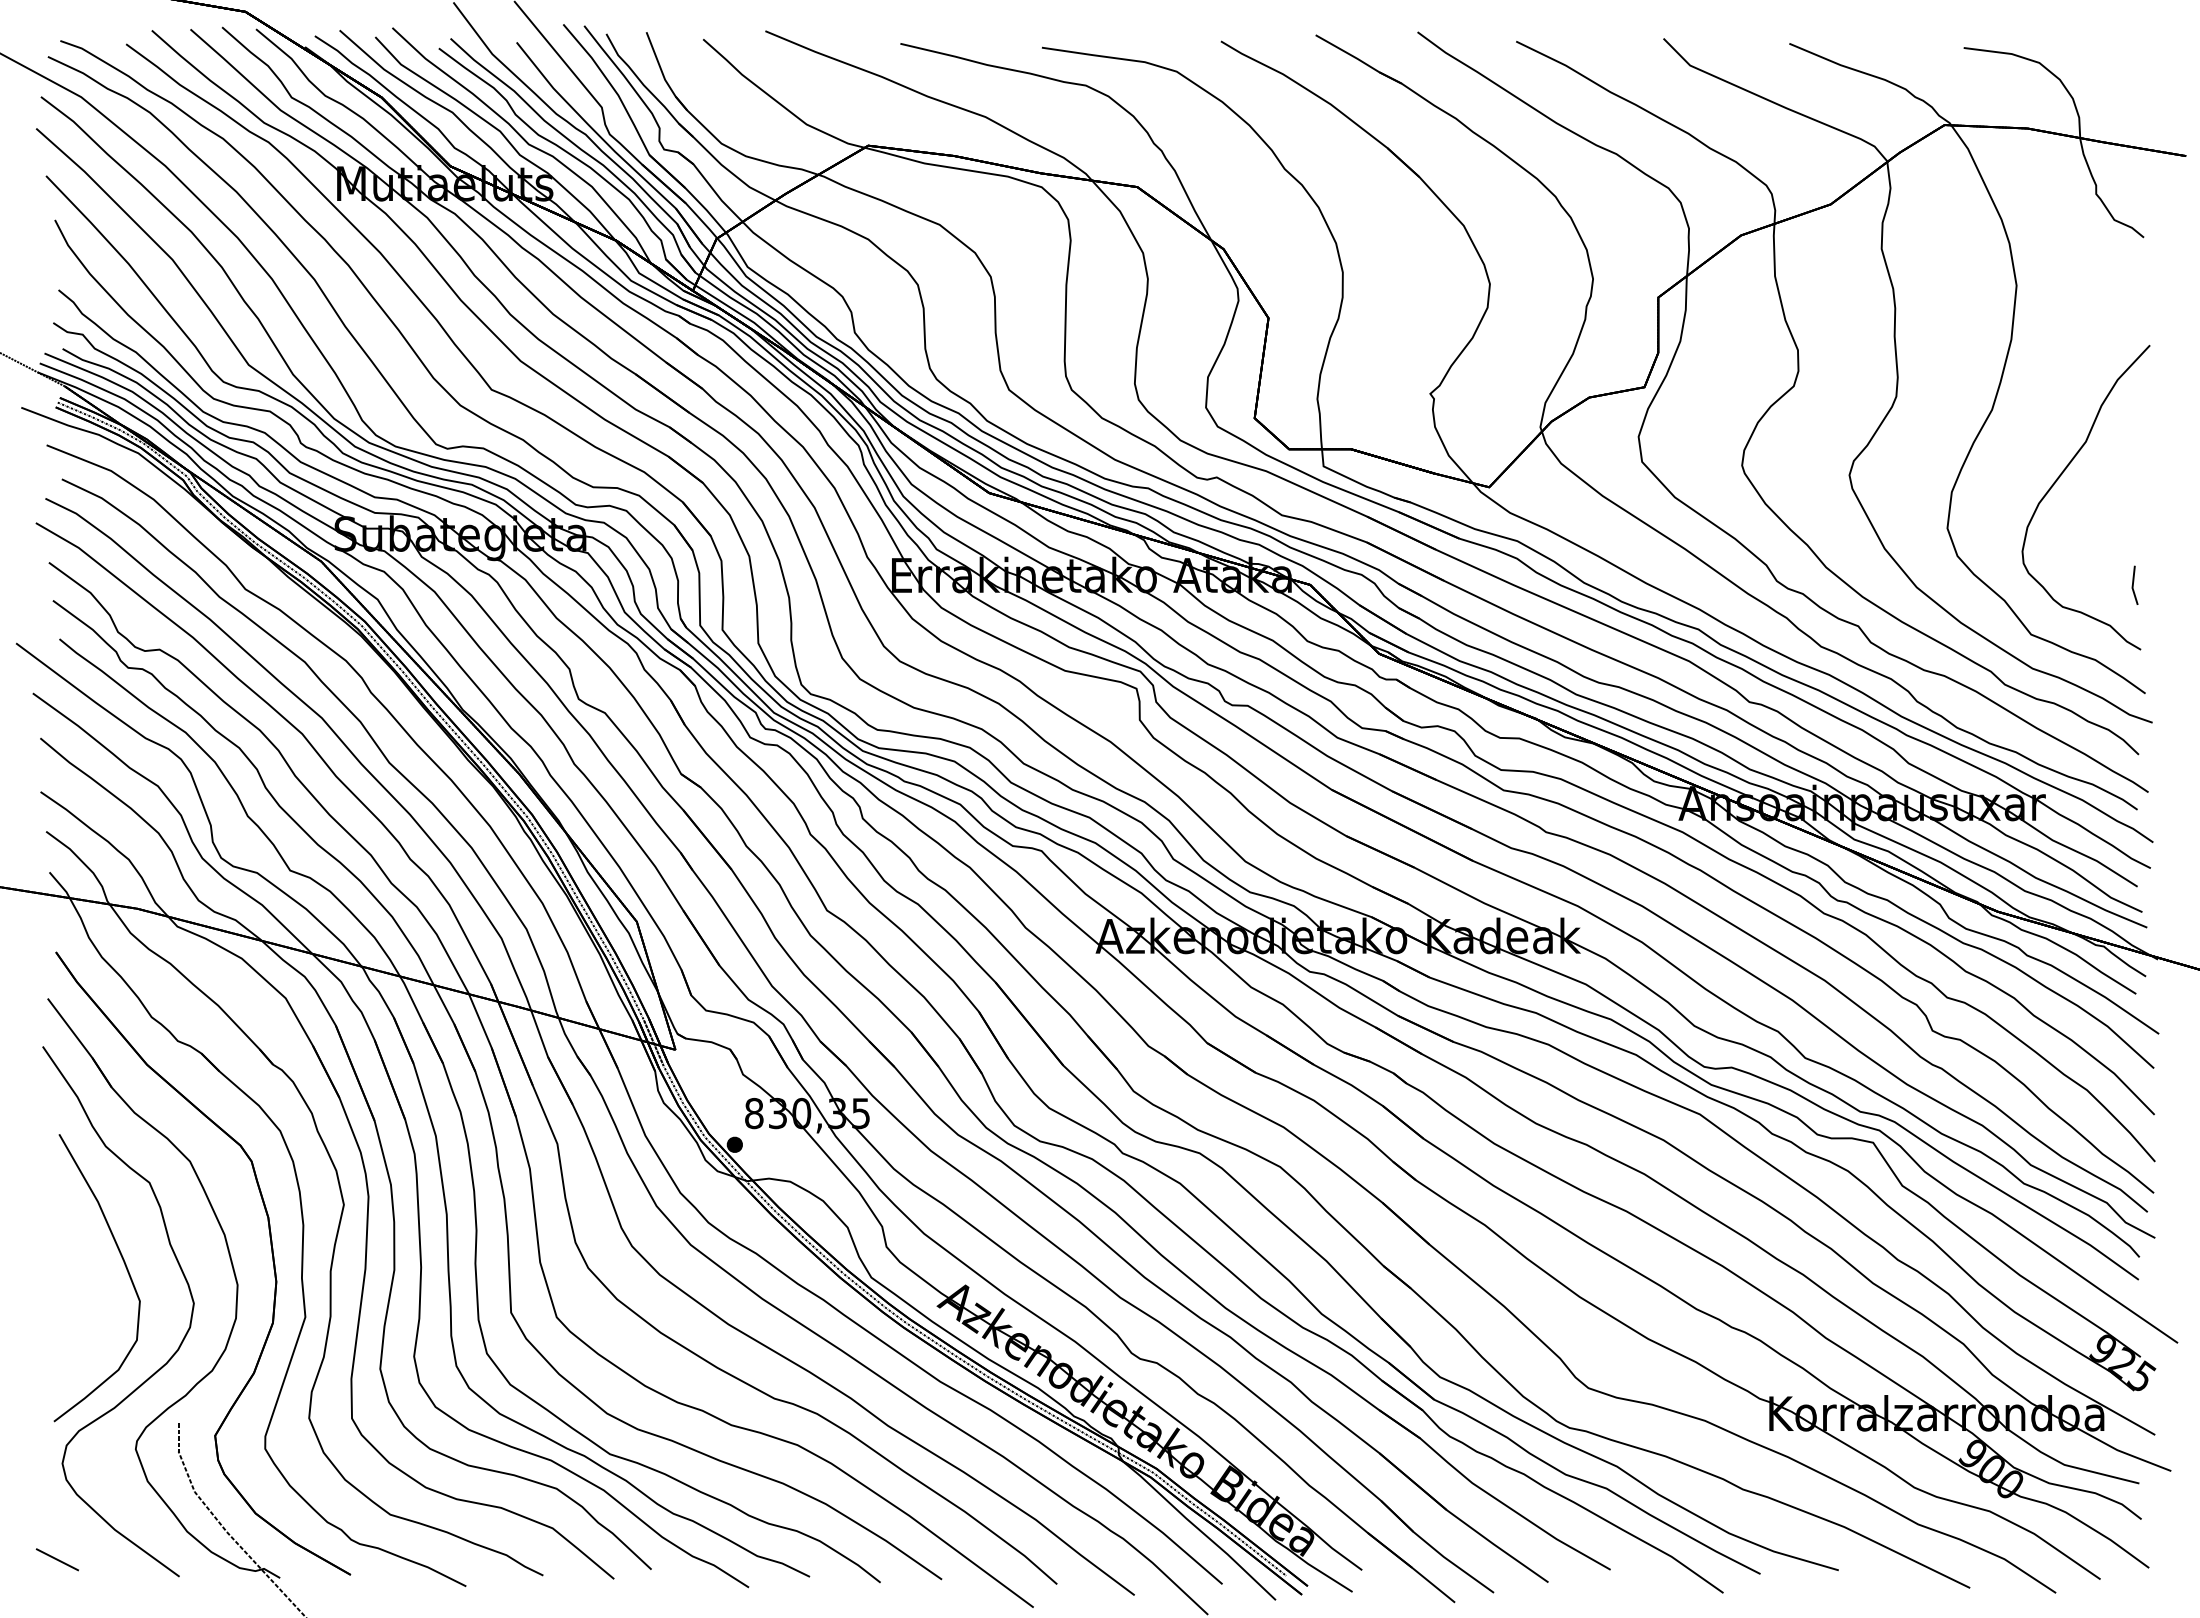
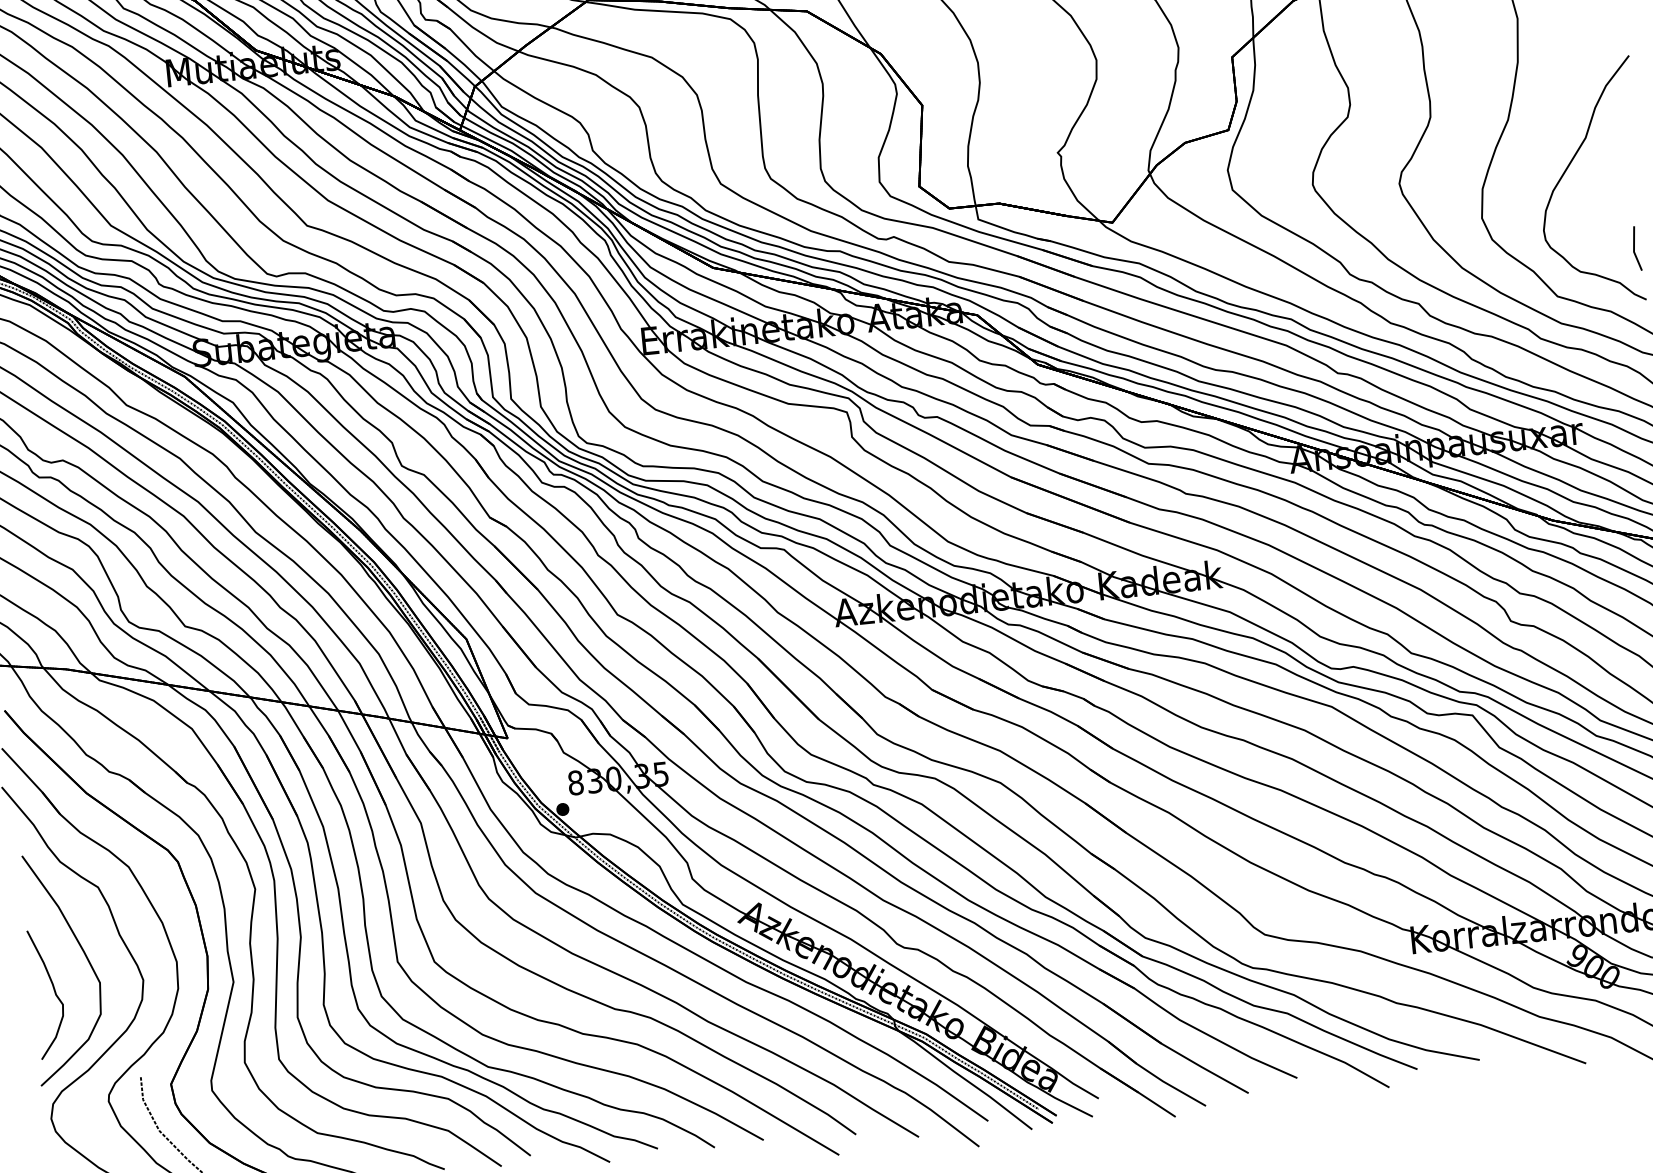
part: (2134, 585) -> (1636, 248), size x1.43
curve: (81, 1304) -> (53, 990), added

